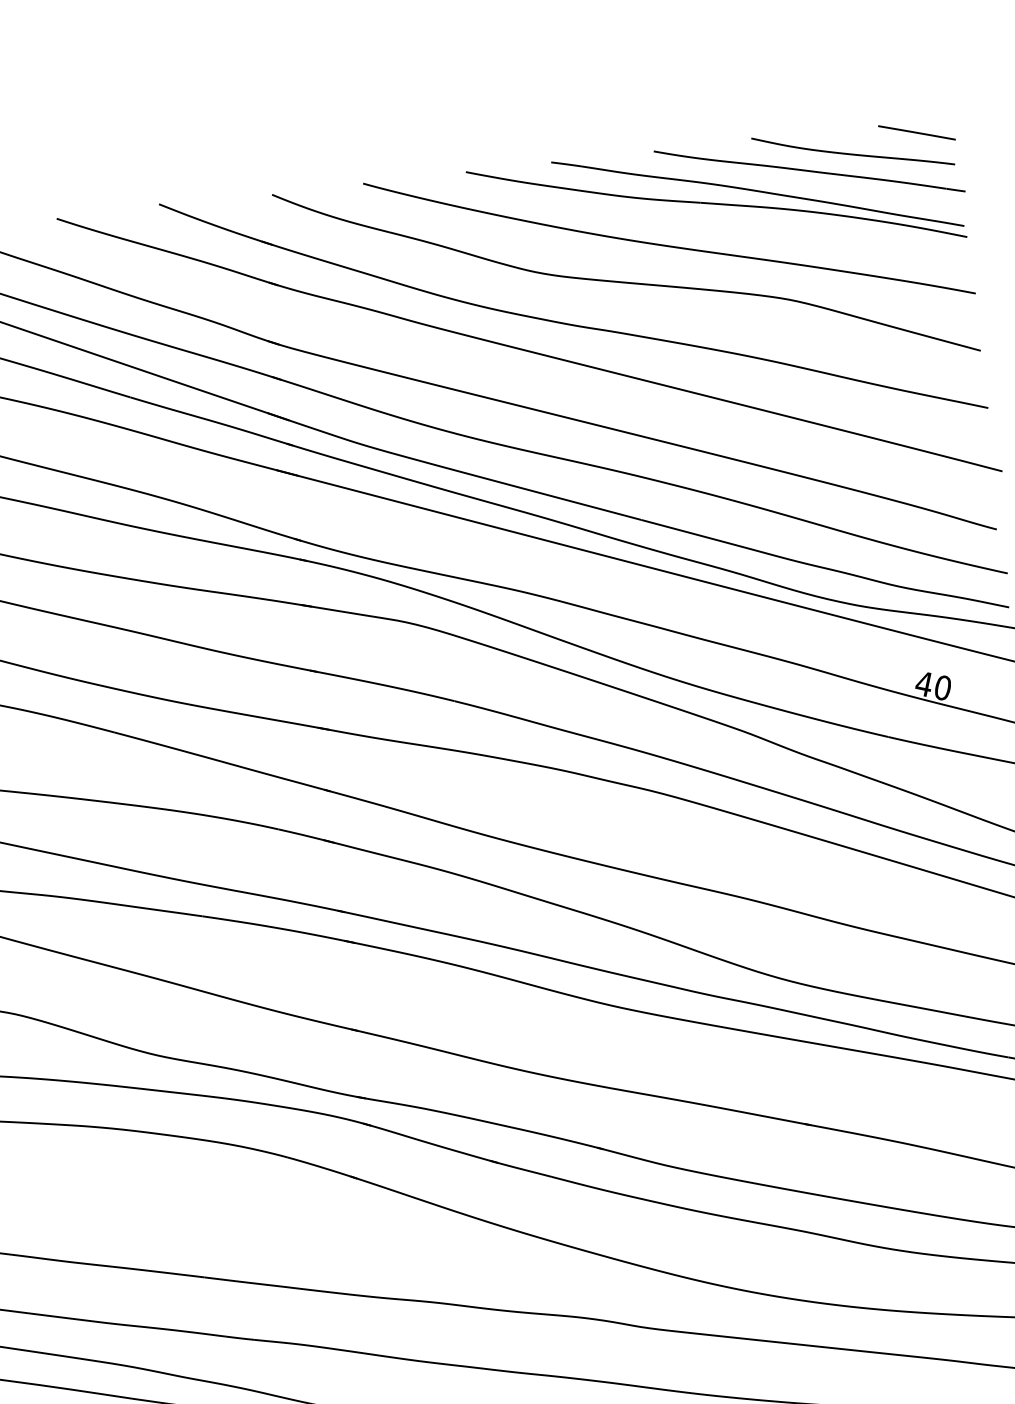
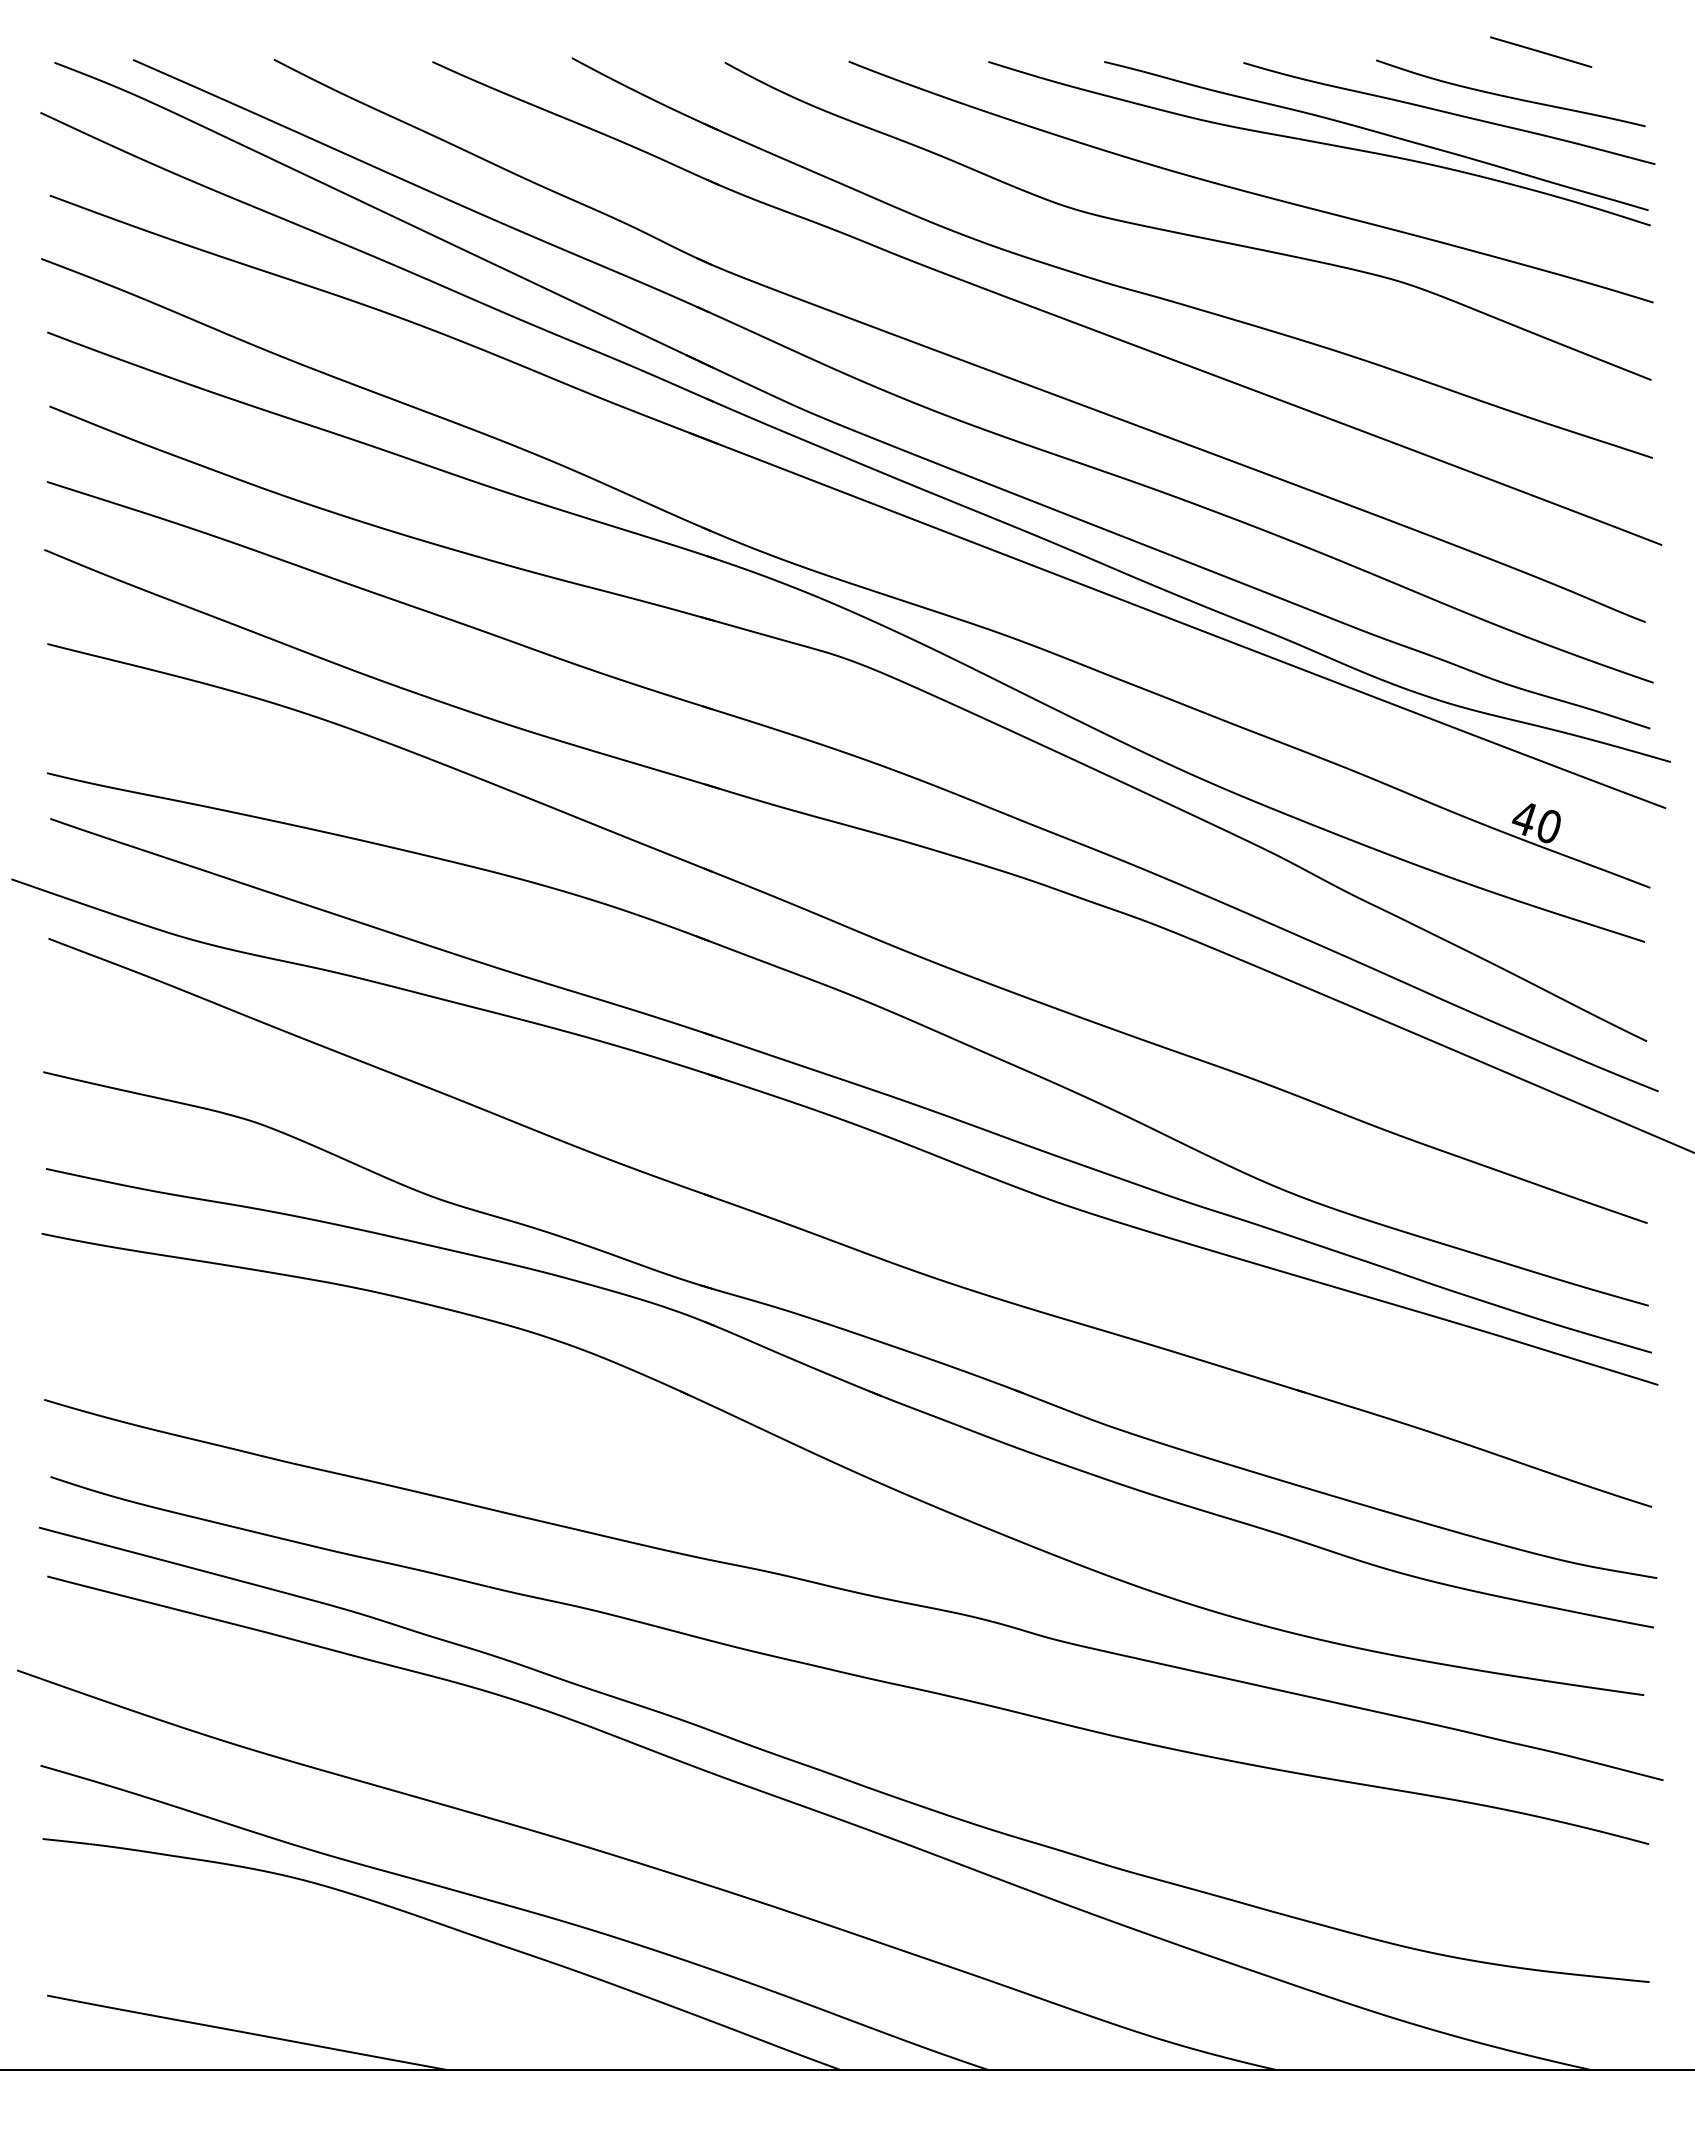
line: (917, 132) -> (1541, 51), moved

